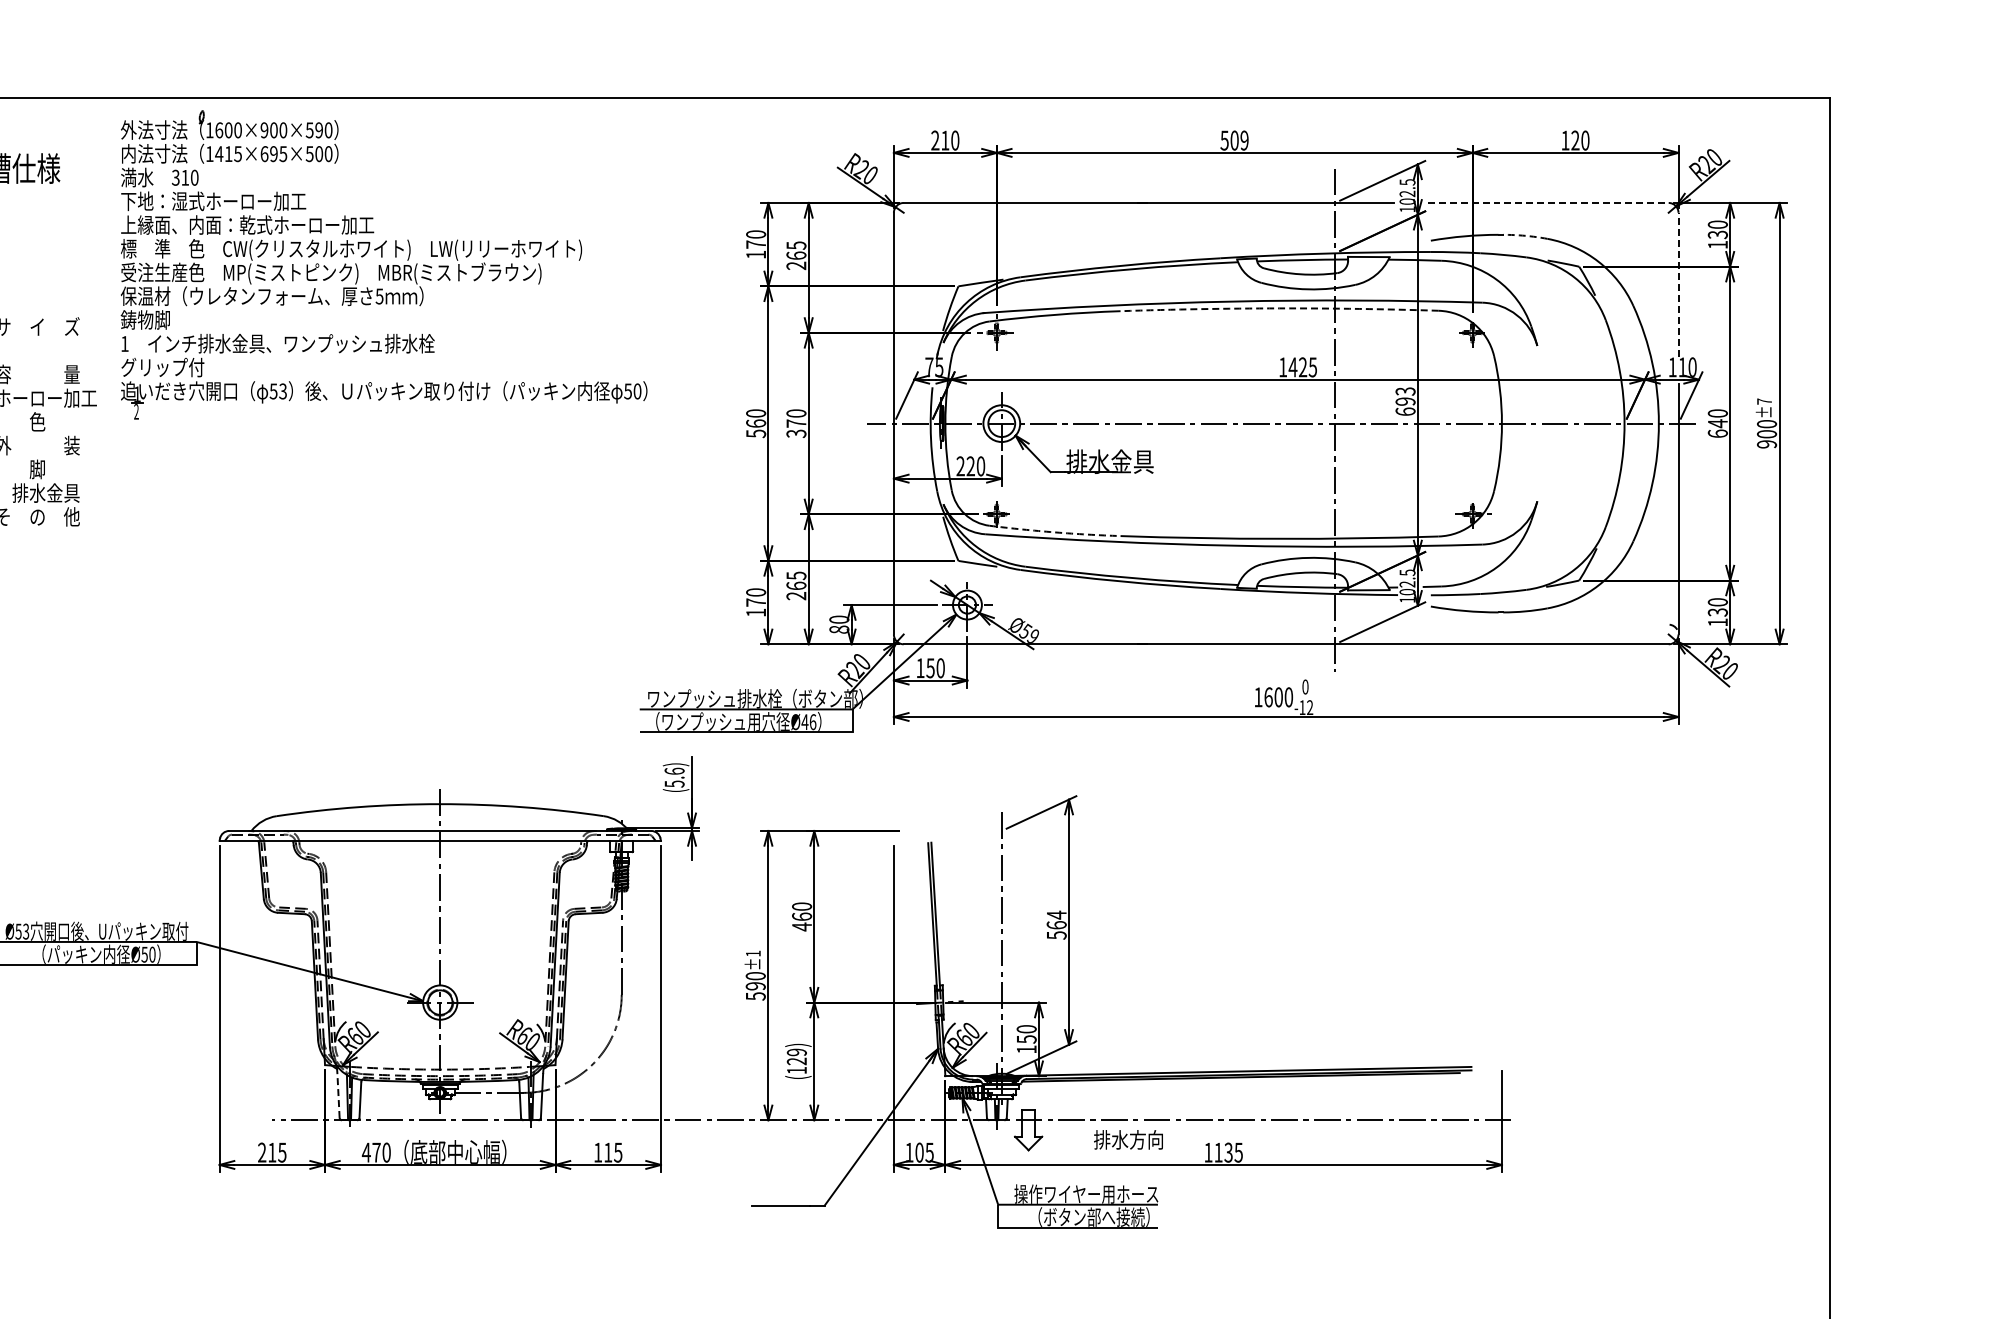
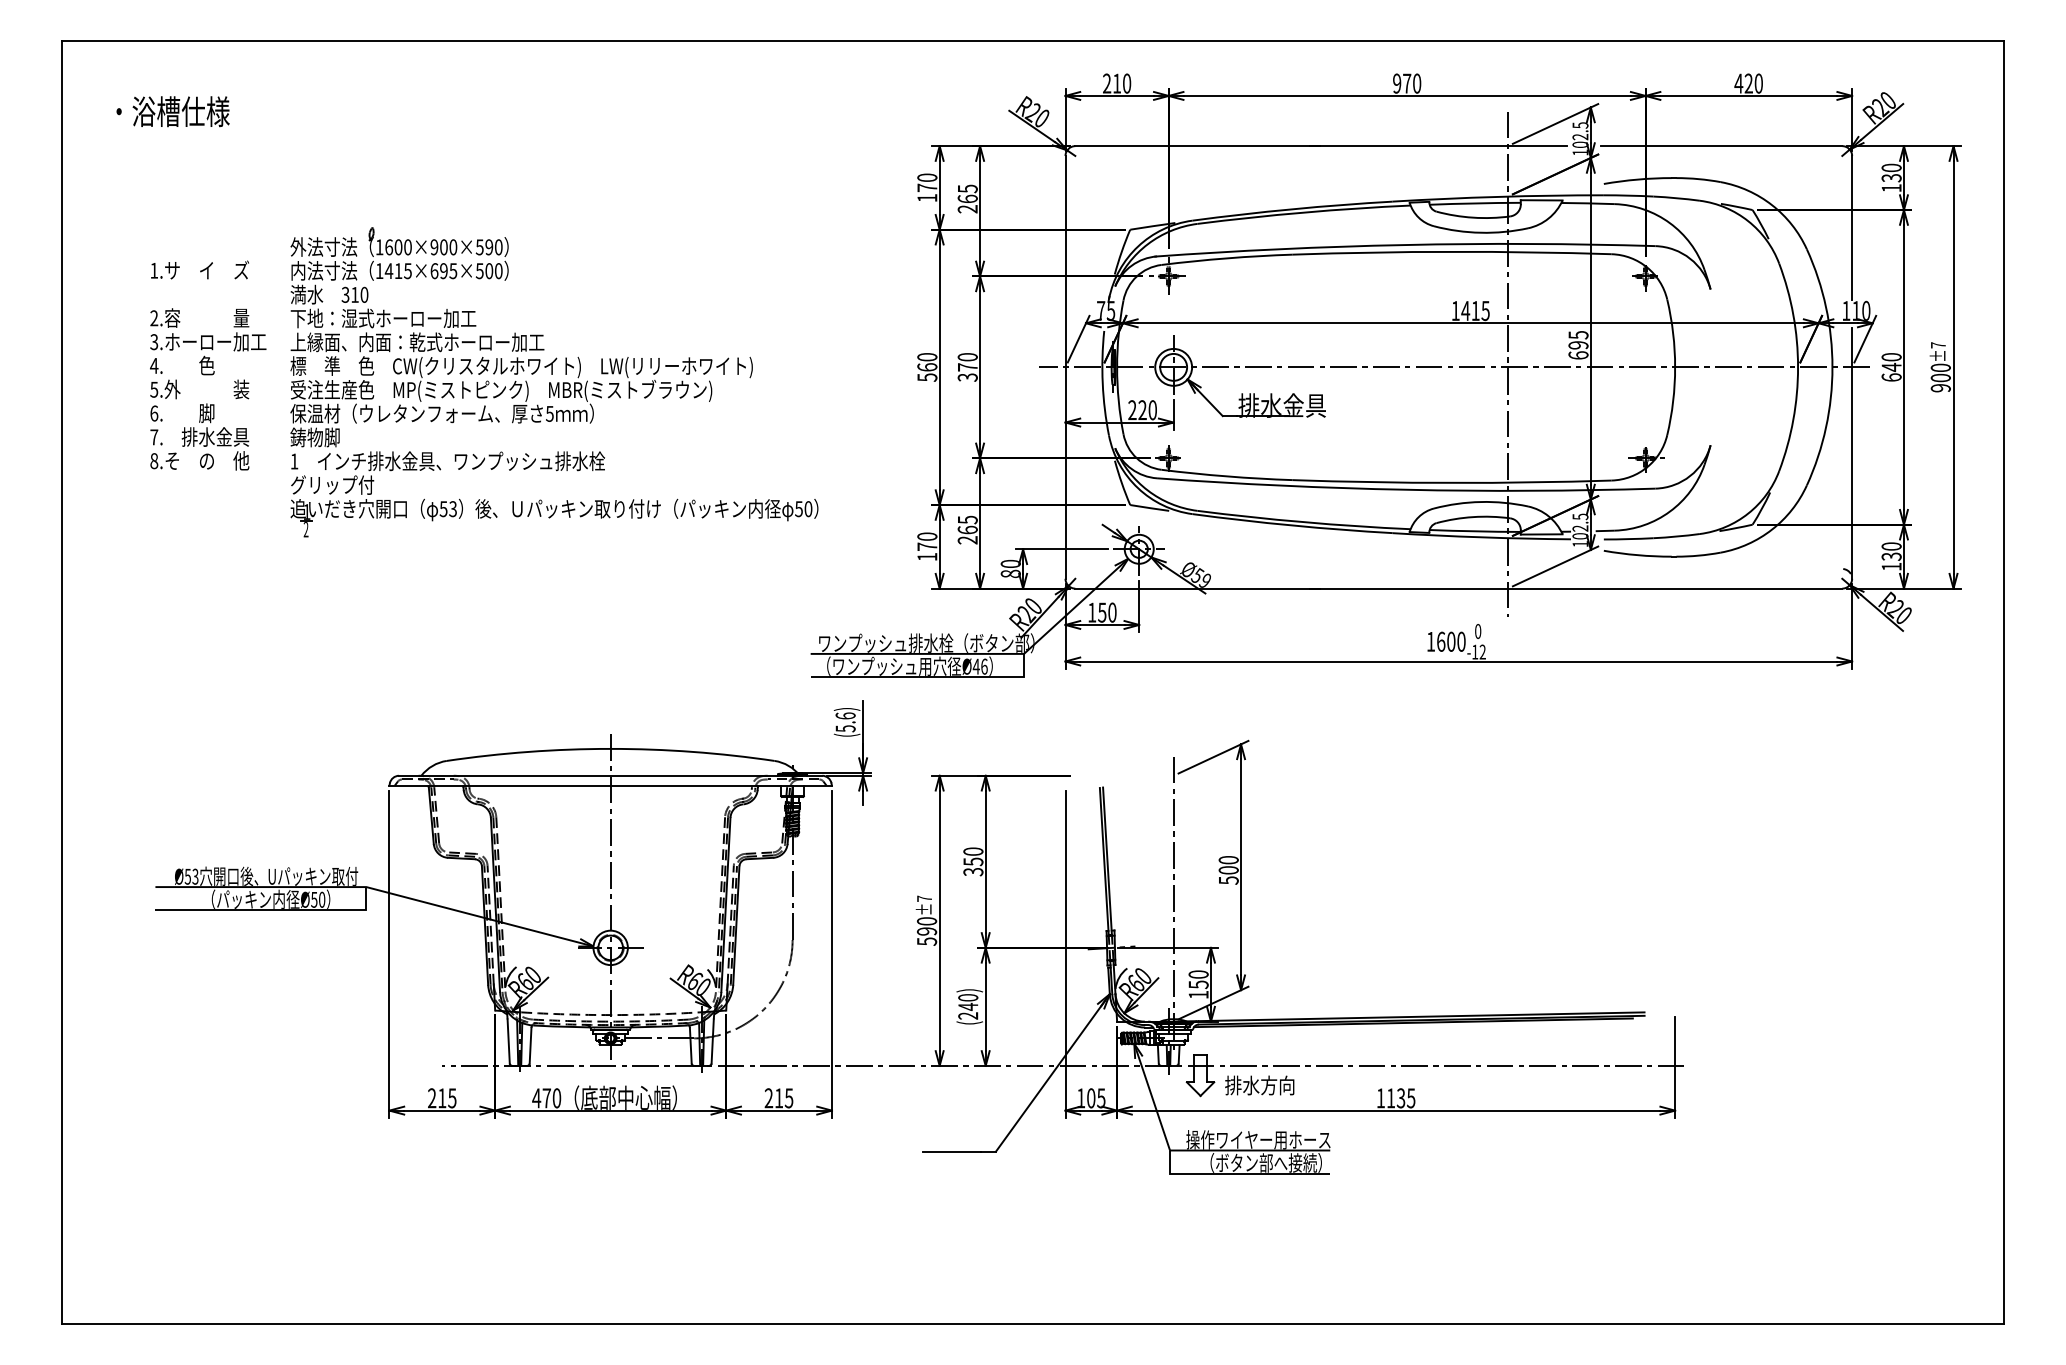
text: (1234, 140) -> (1406, 83), 509 -> 970
text: (1565, 140) -> (1738, 83), 120 -> 420
line: (1548, 203) -> (1721, 146), dashed -> solid
arc: (1525, 236) -> (1698, 179), dashed -> solid
part: (384, 265) -> (554, 382), moved
line: (1678, 284) -> (1852, 227), dashed -> solid
arc: (1279, 308) -> (1452, 251), dashed -> solid
text: (1302, 366) -> (1475, 310), 1425 -> 1415
text: (1404, 390) -> (1577, 334), 693 -> 695
arc: (1055, 532) -> (1227, 476), dashed -> solid
text: (1056, 919) -> (1228, 864), 564 -> 500
text: (802, 921) -> (973, 866), 460 -> 350
text: (753, 953) -> (924, 898), ±1 -> ±7
text: (797, 1061) -> (968, 1006), (129) -> (240)
line: (338, 1095) -> (508, 1041), dashed -> solid
text: (1128, 1139) -> (1259, 1085), moved
text: (597, 1151) -> (768, 1097), 115 -> 215

